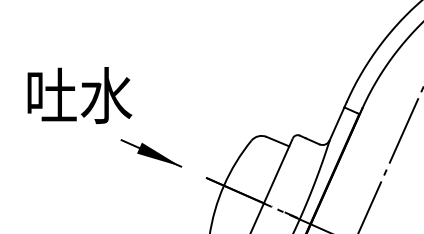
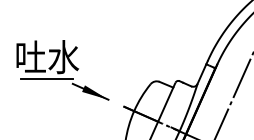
line: (77, 131) -> (46, 78), added

